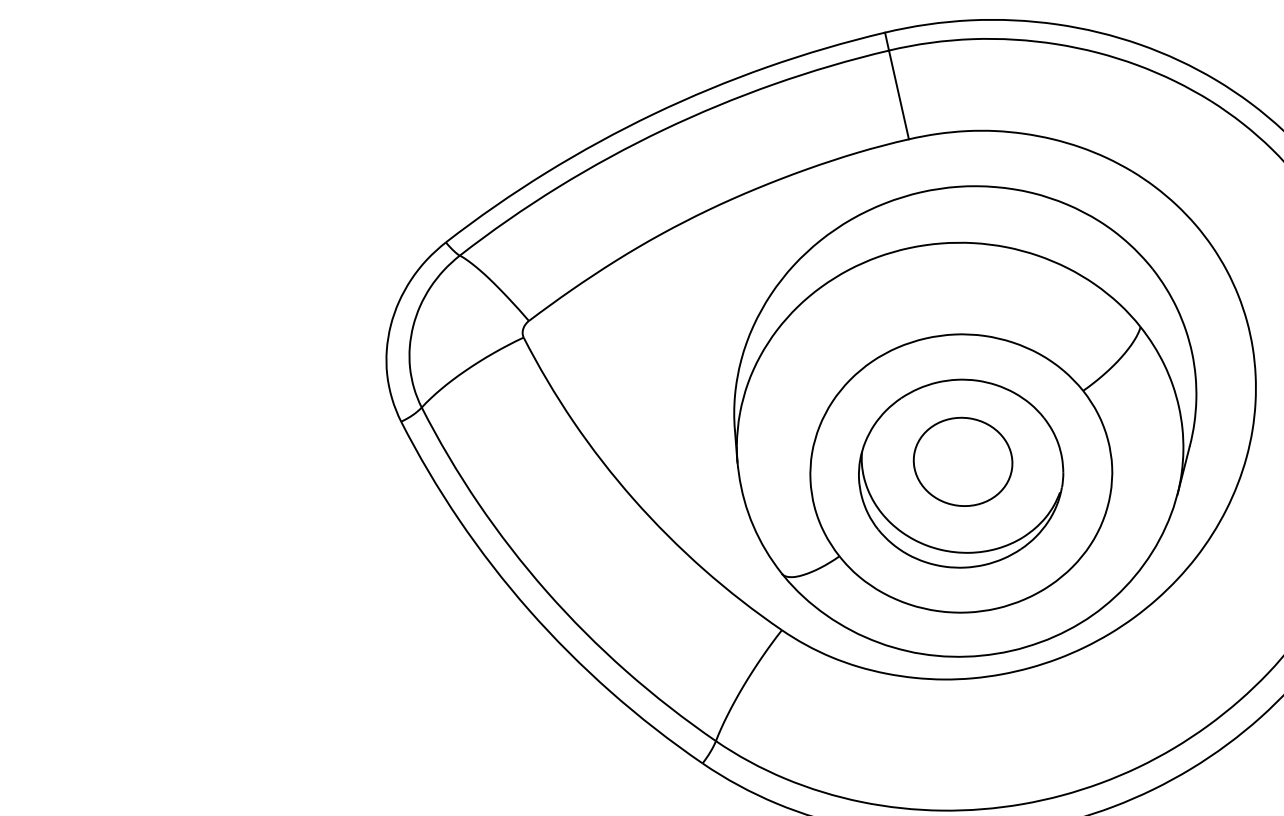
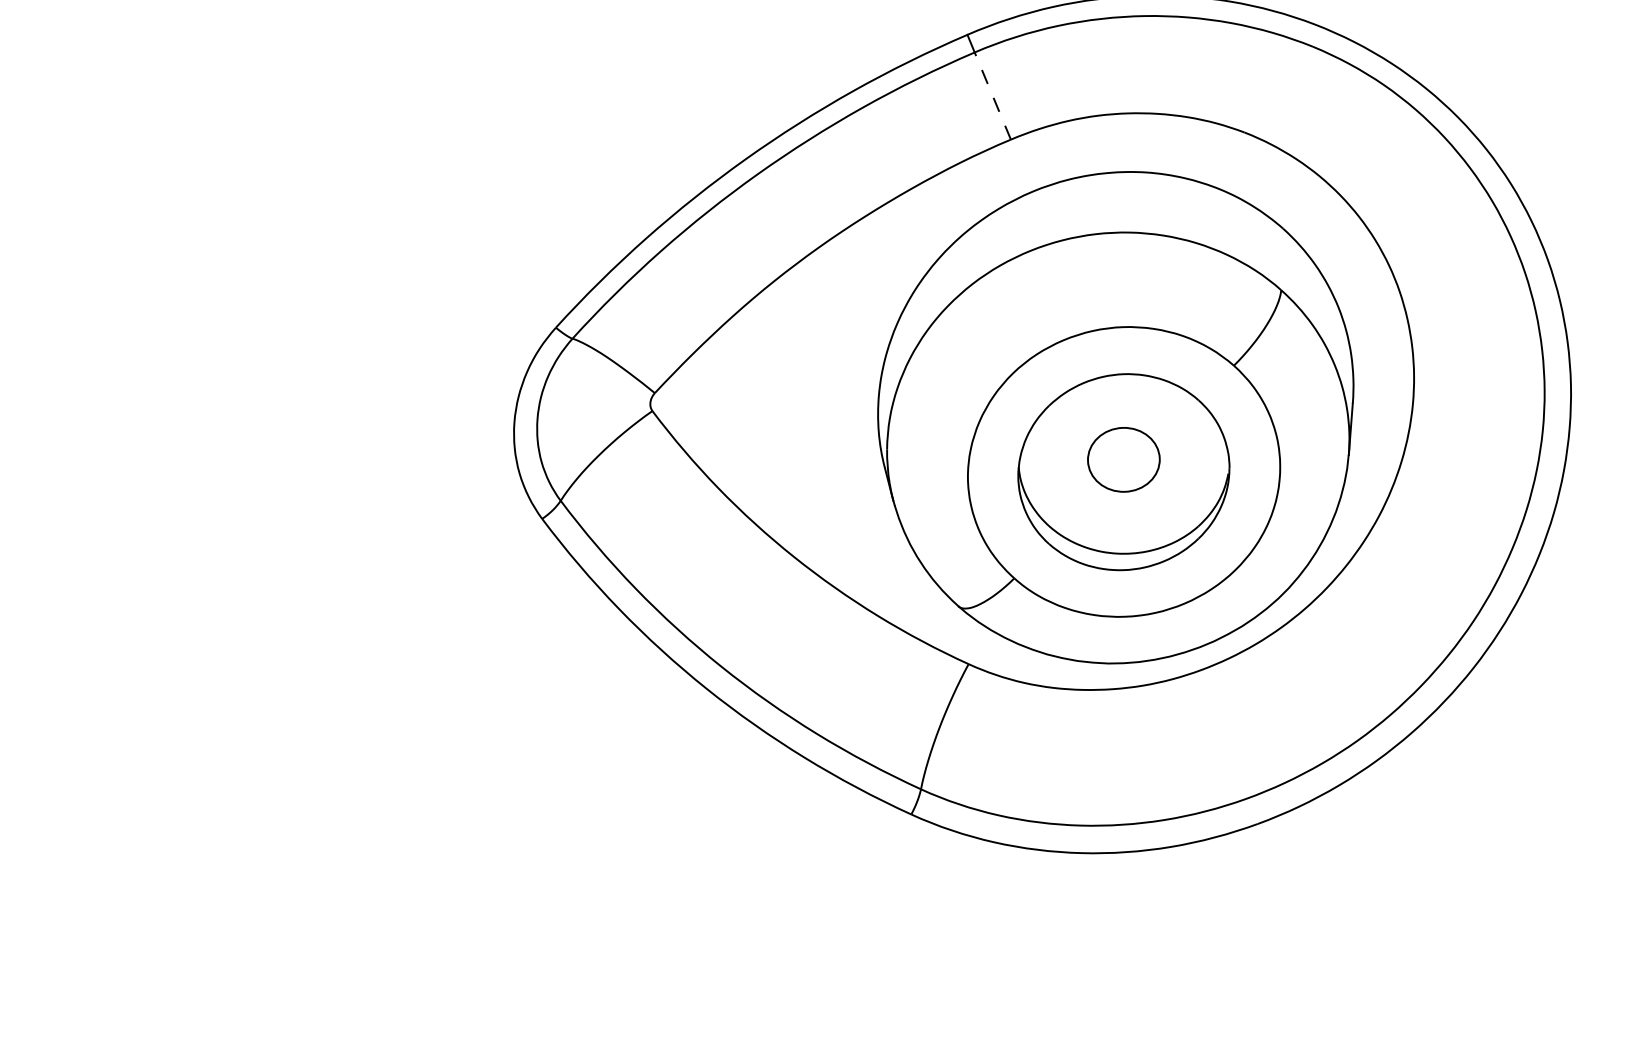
line: (898, 94) -> (992, 95), solid -> dashed
part: (962, 461) -> (1123, 459), size x0.7

